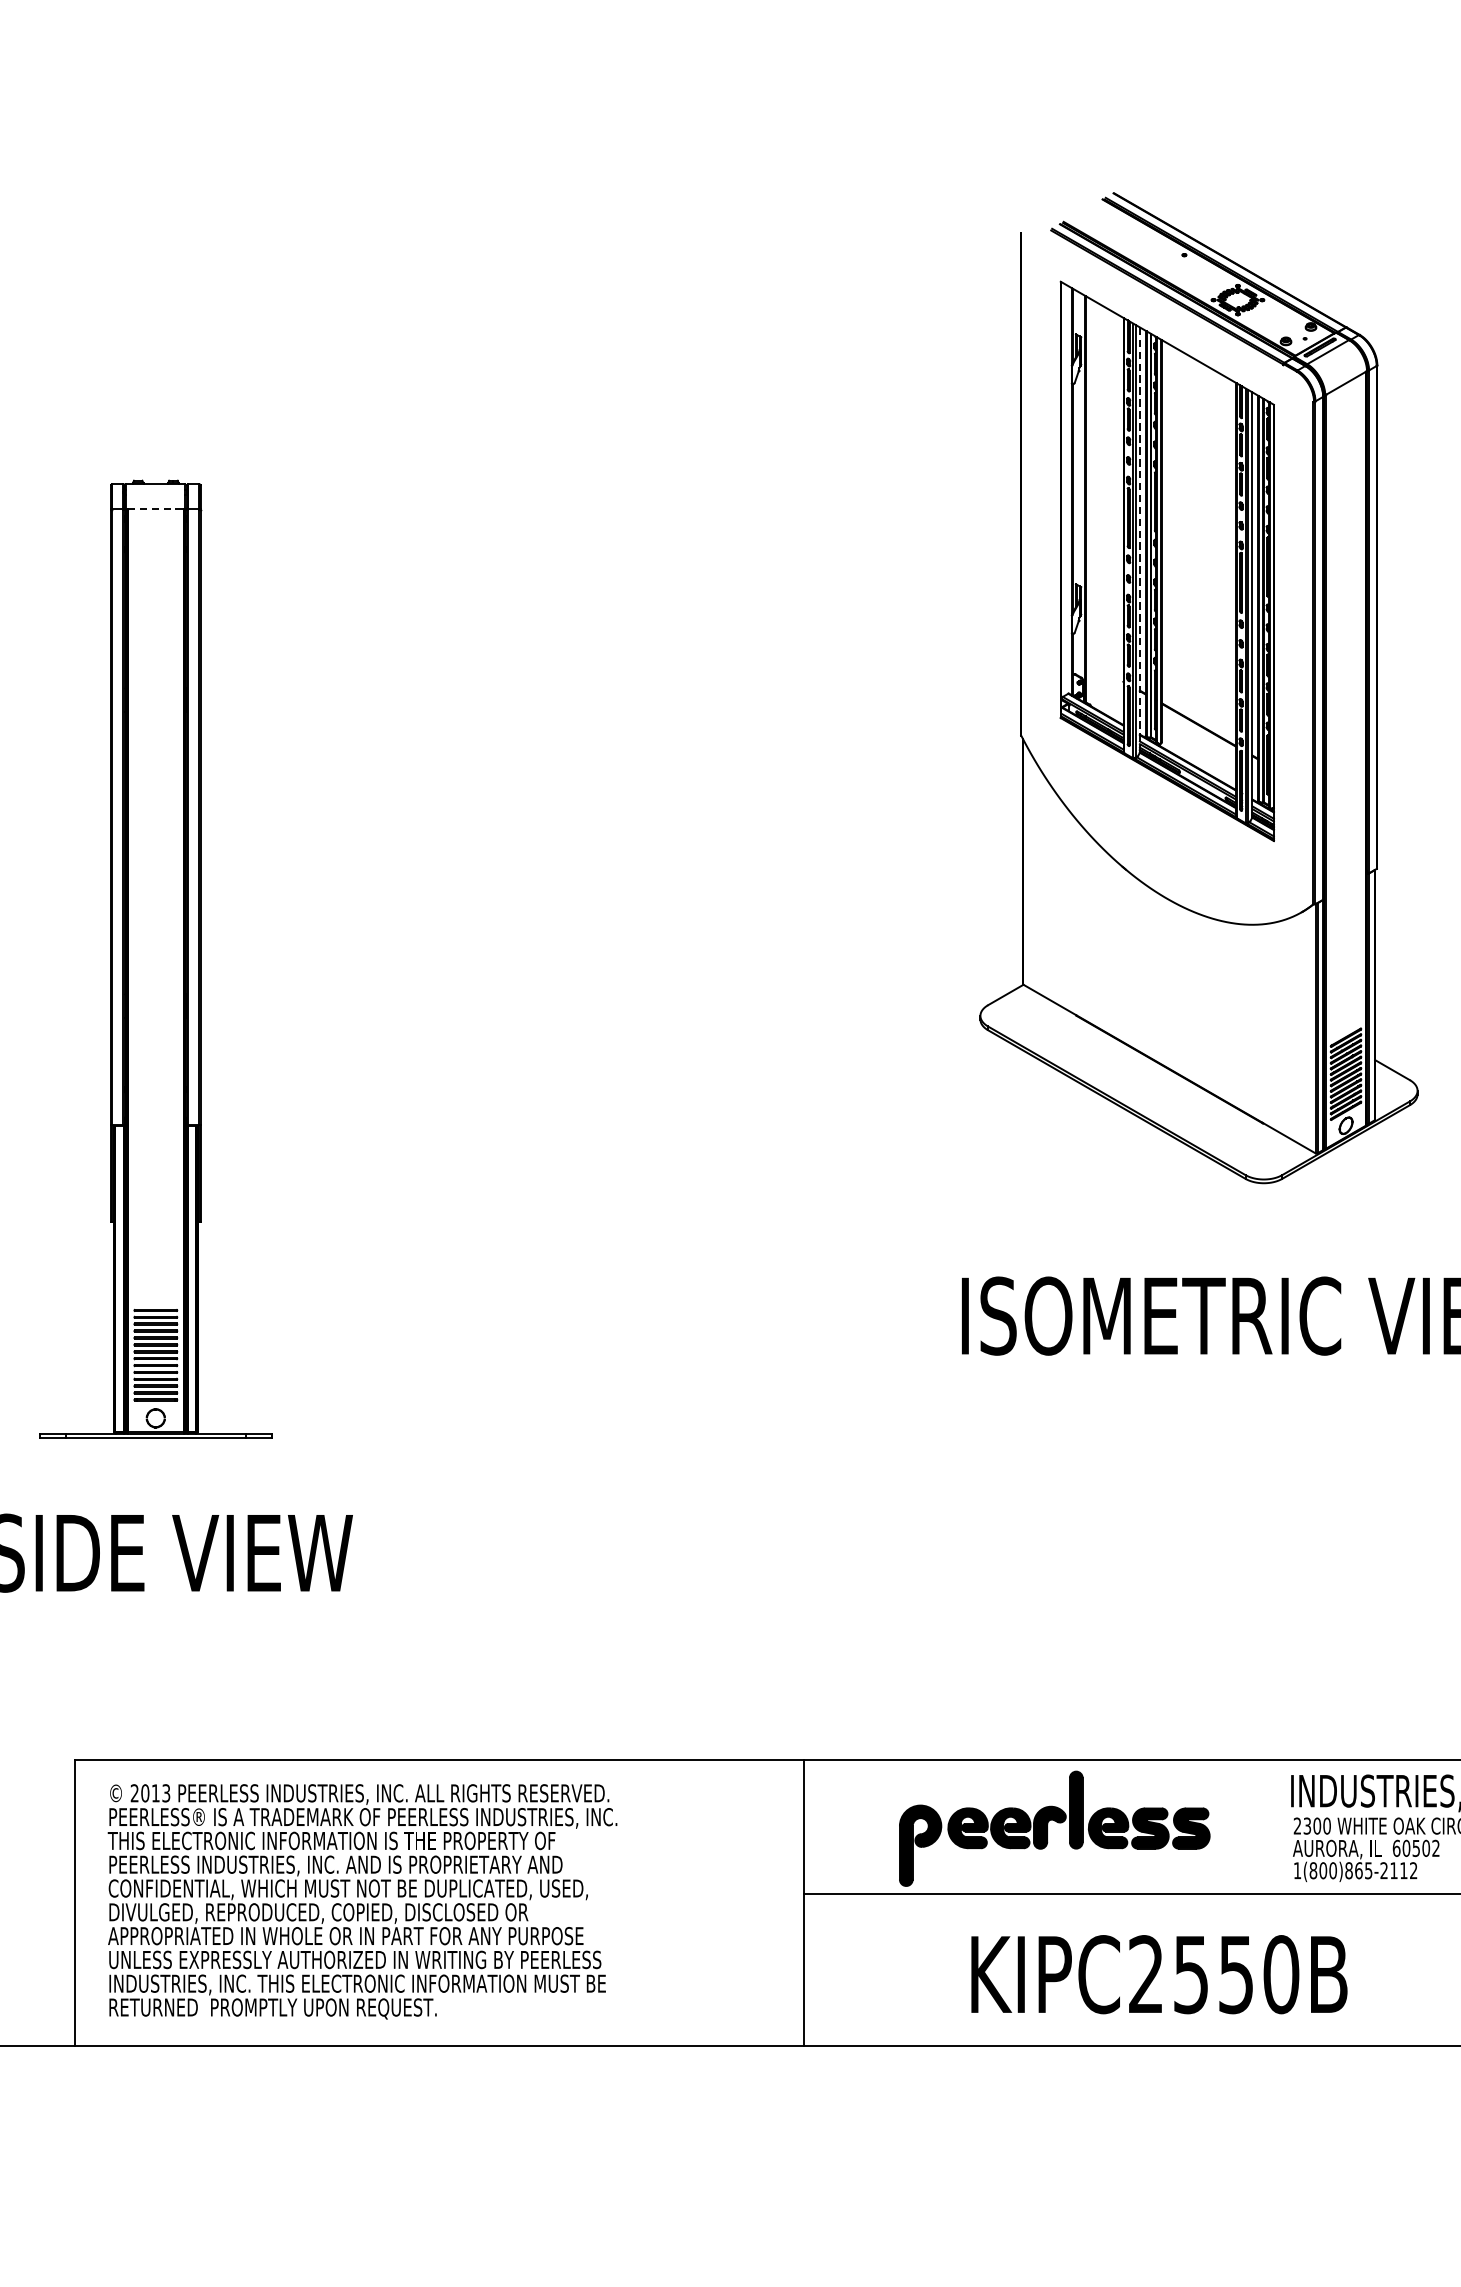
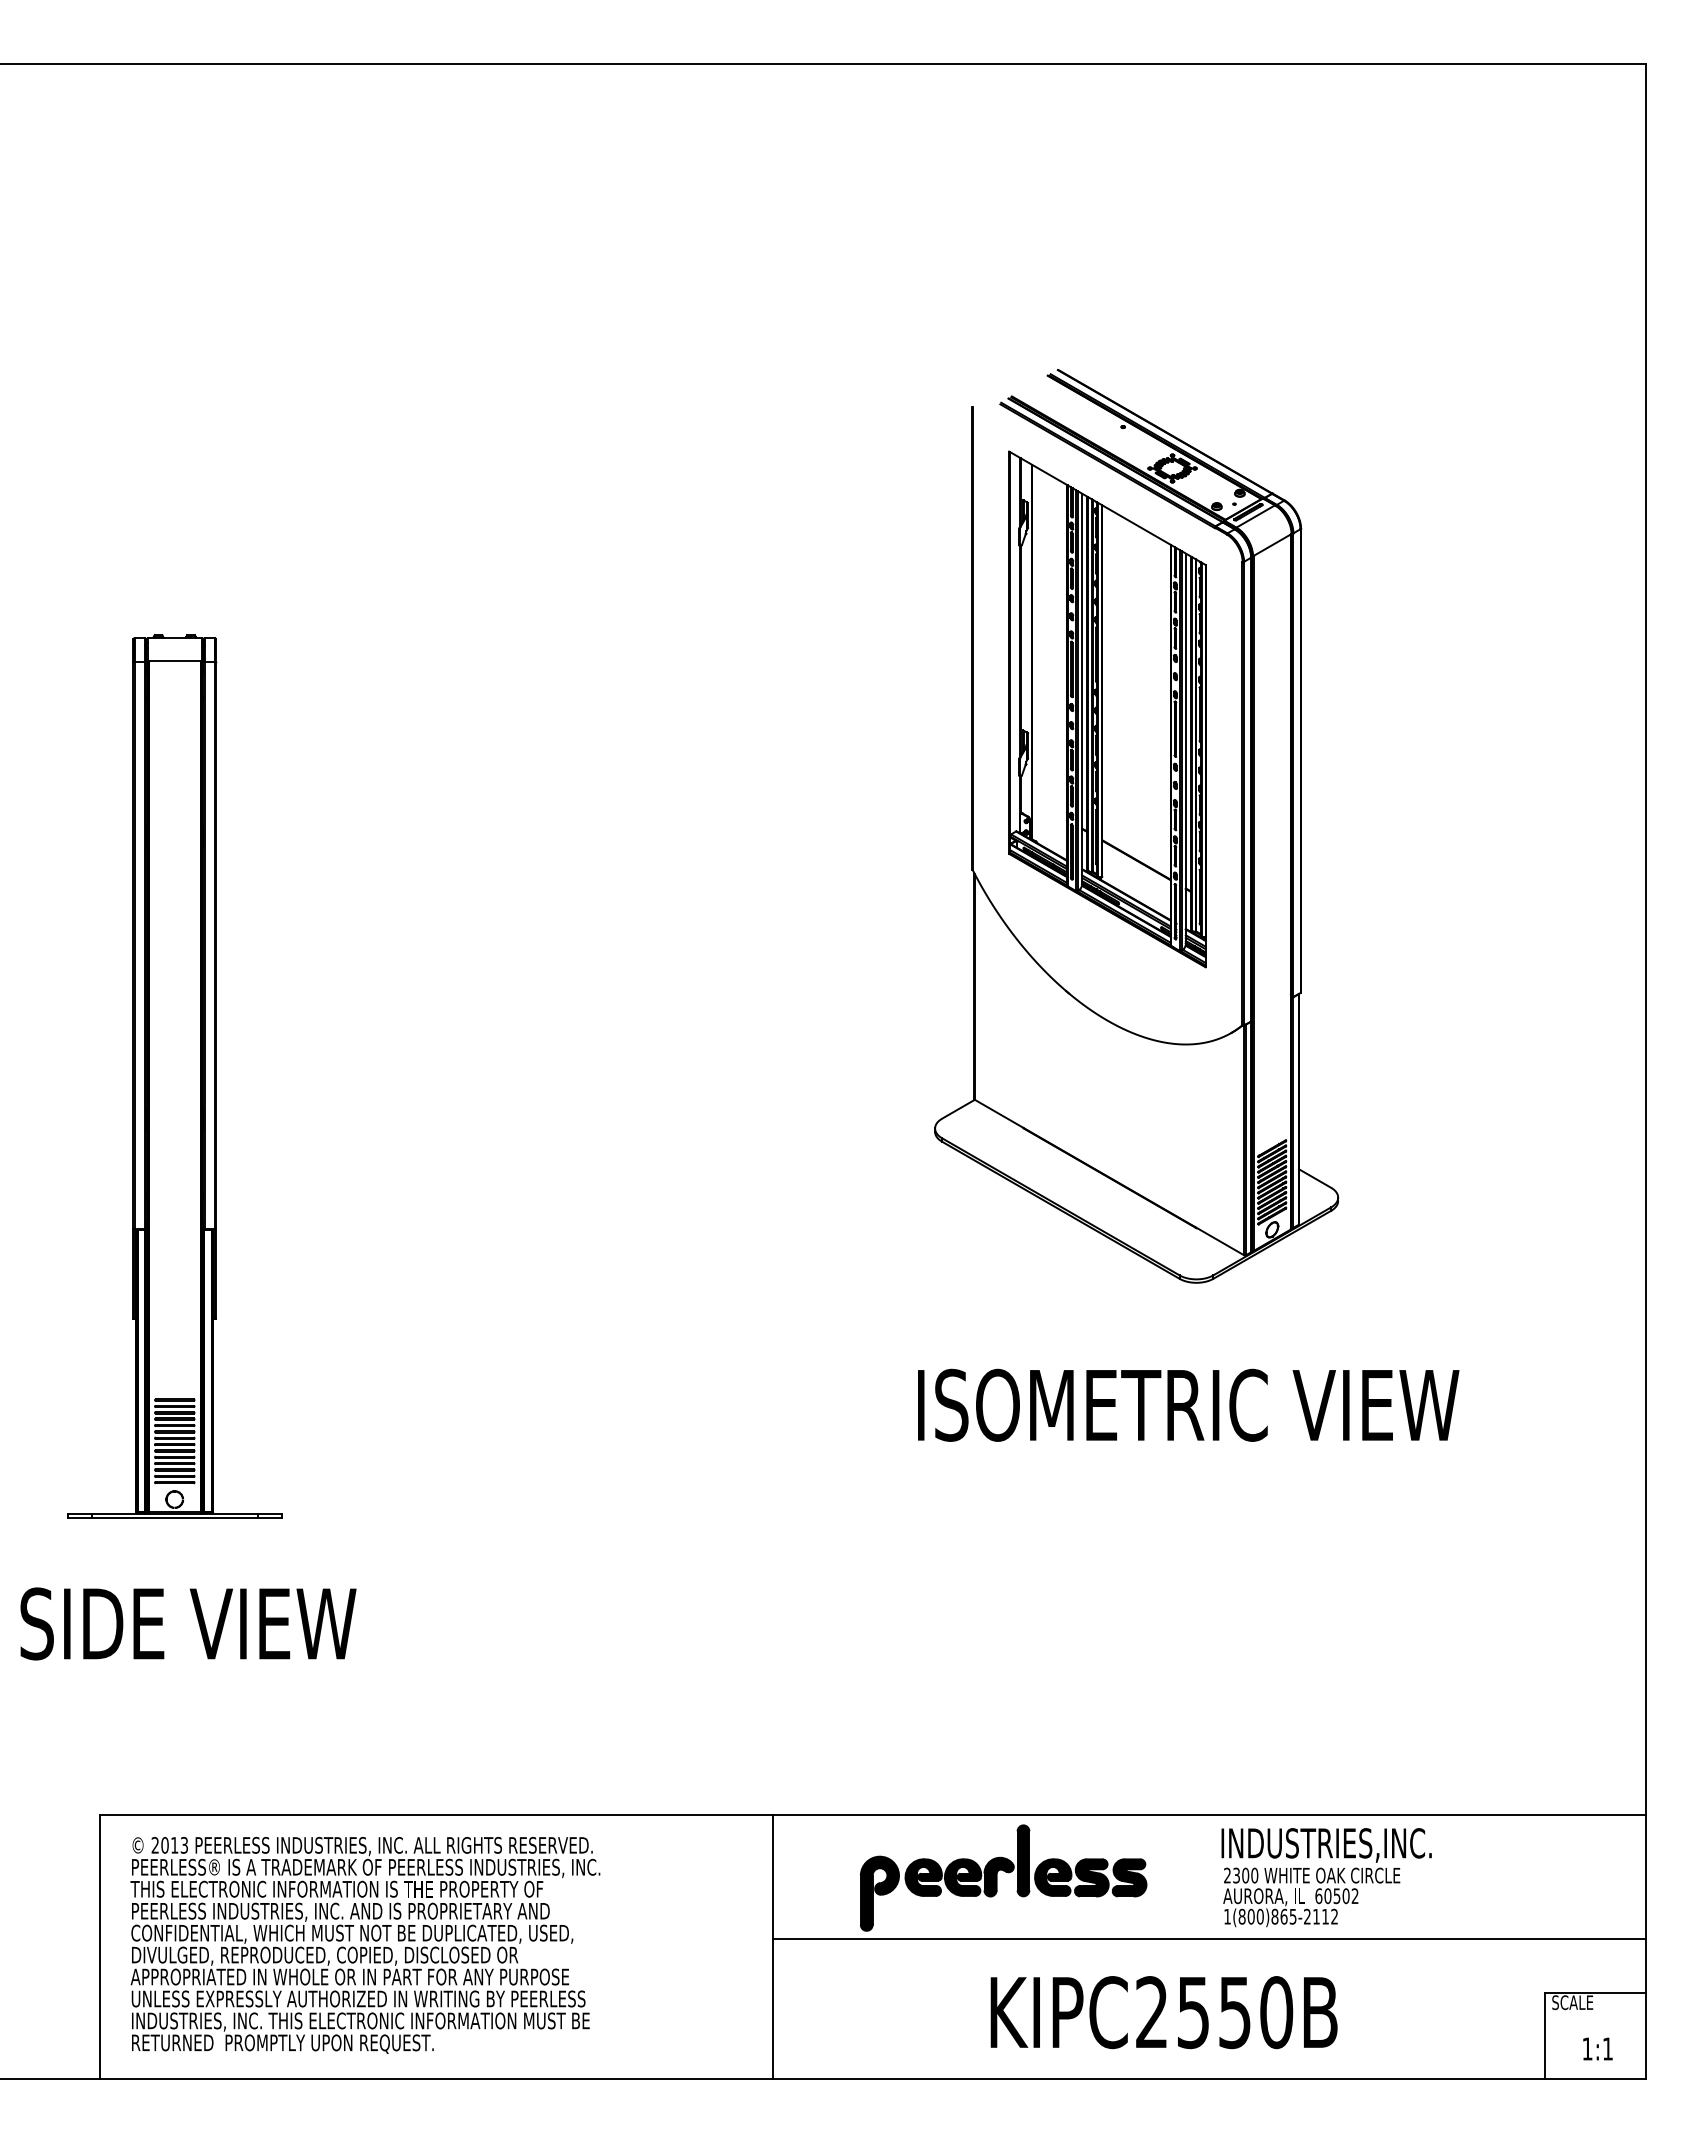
line: (155, 509) -> (174, 661), dashed -> solid
line: (1140, 539) -> (1082, 689), dashed -> solid
text: (1158, 1974) -> (1163, 2012), moved

